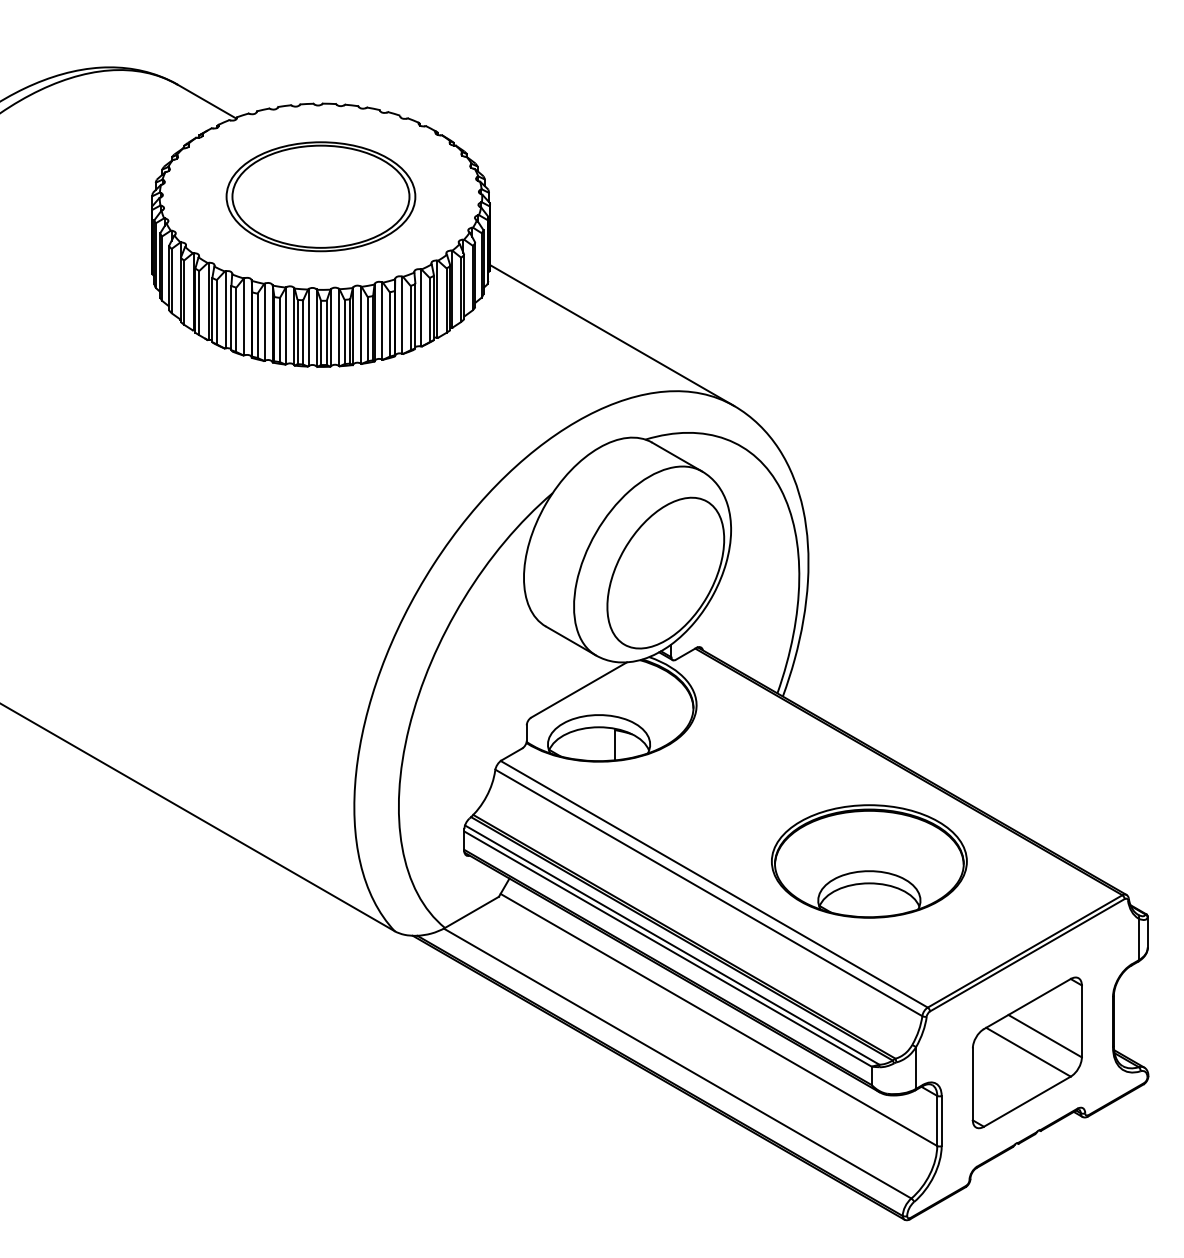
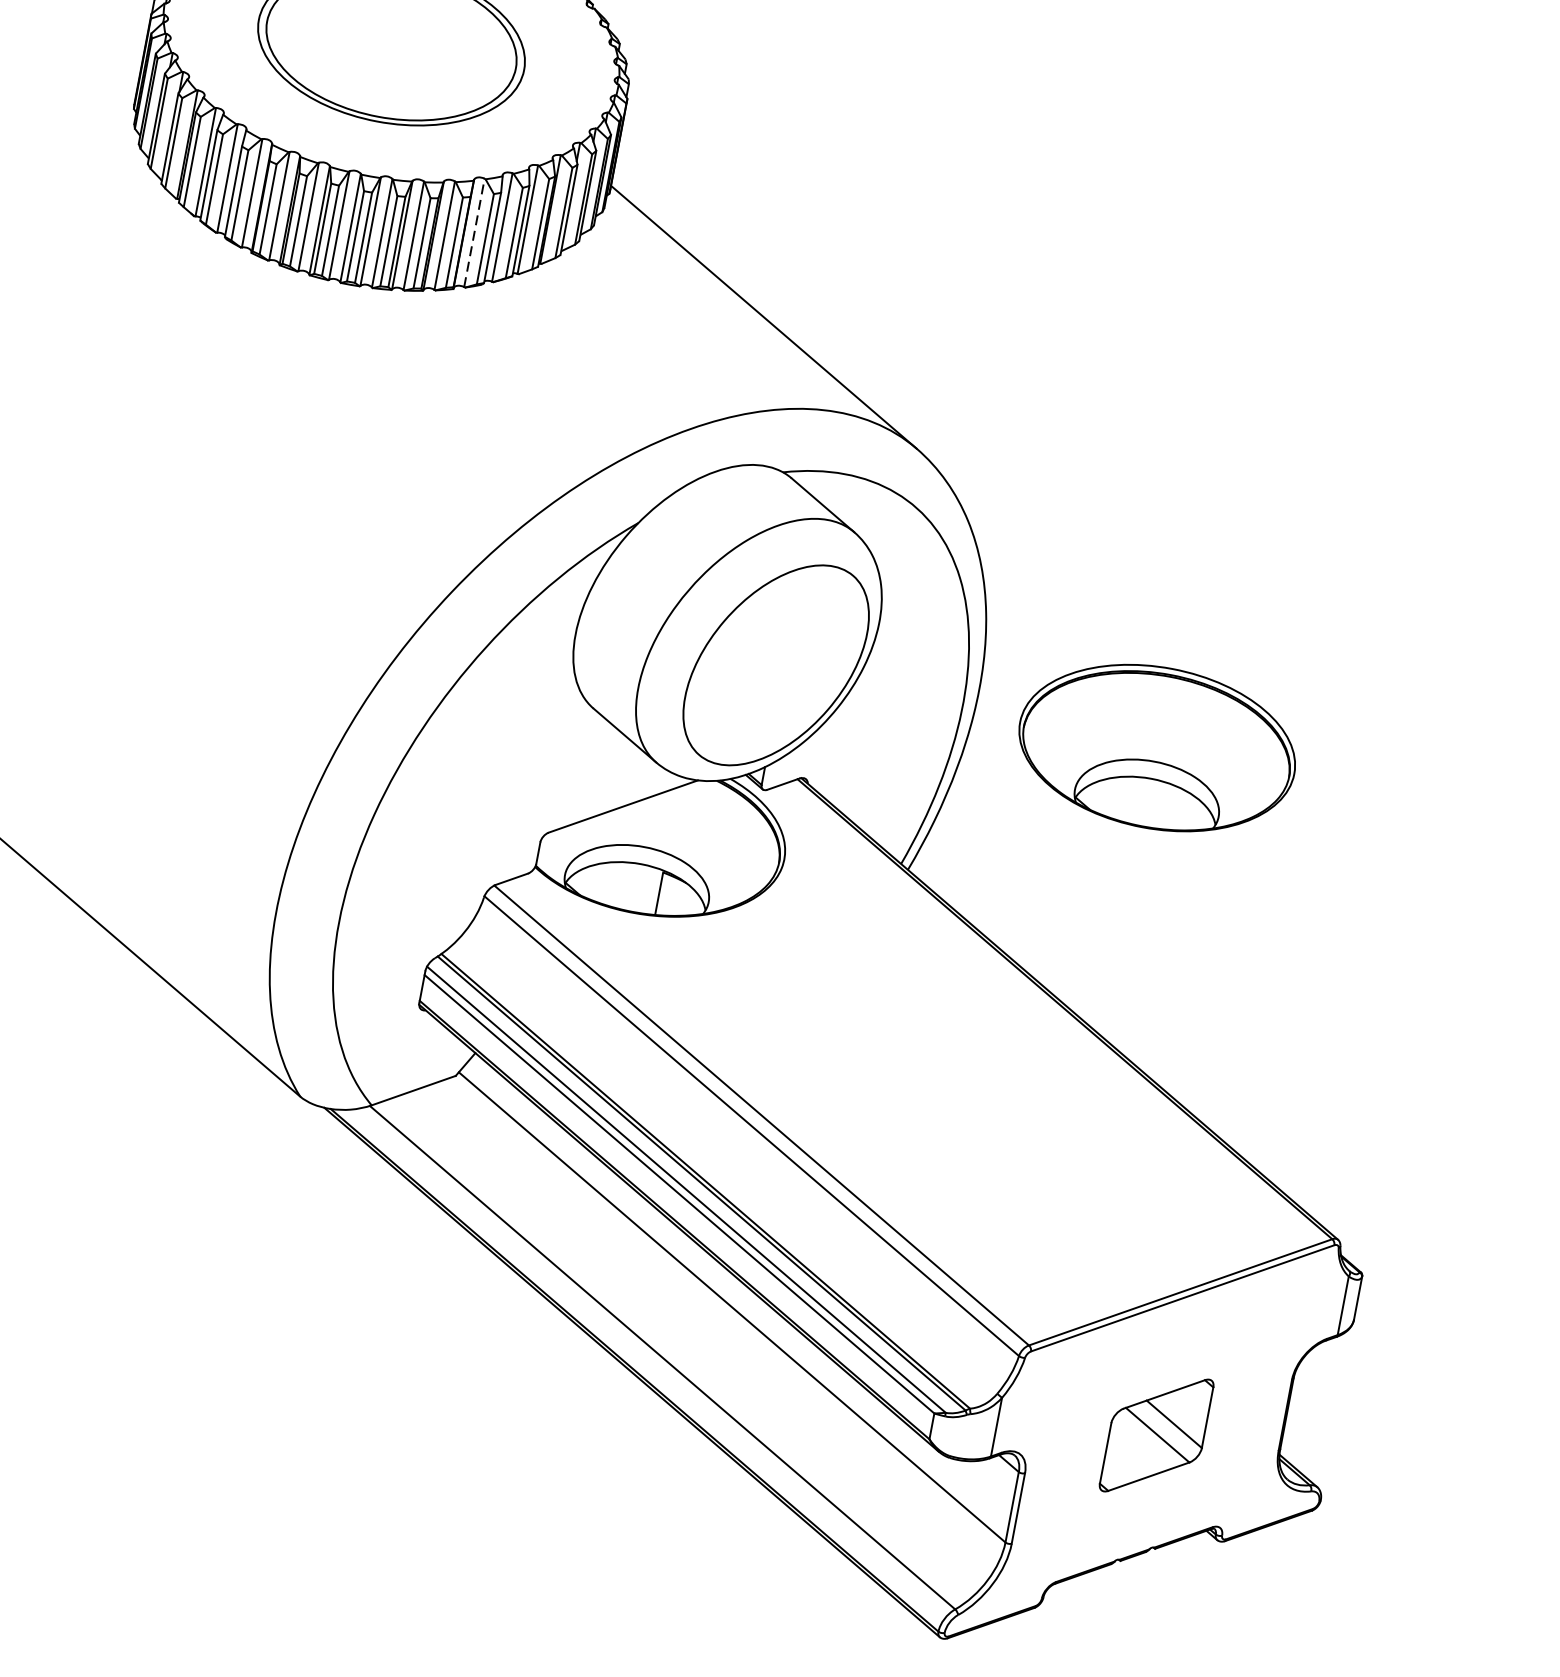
line: (402, 315) -> (474, 233), solid -> dashed
part: (869, 861) -> (1157, 748), moved
part: (1026, 1052) -> (1155, 1434), size x0.6

